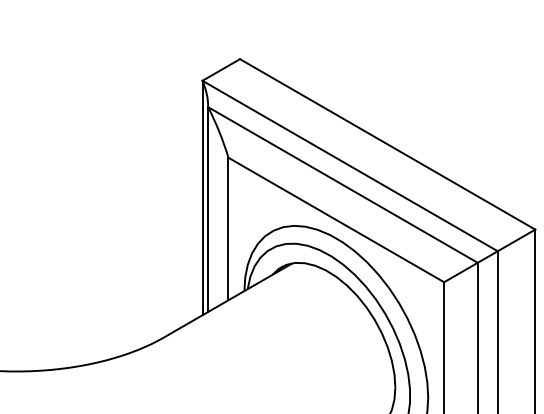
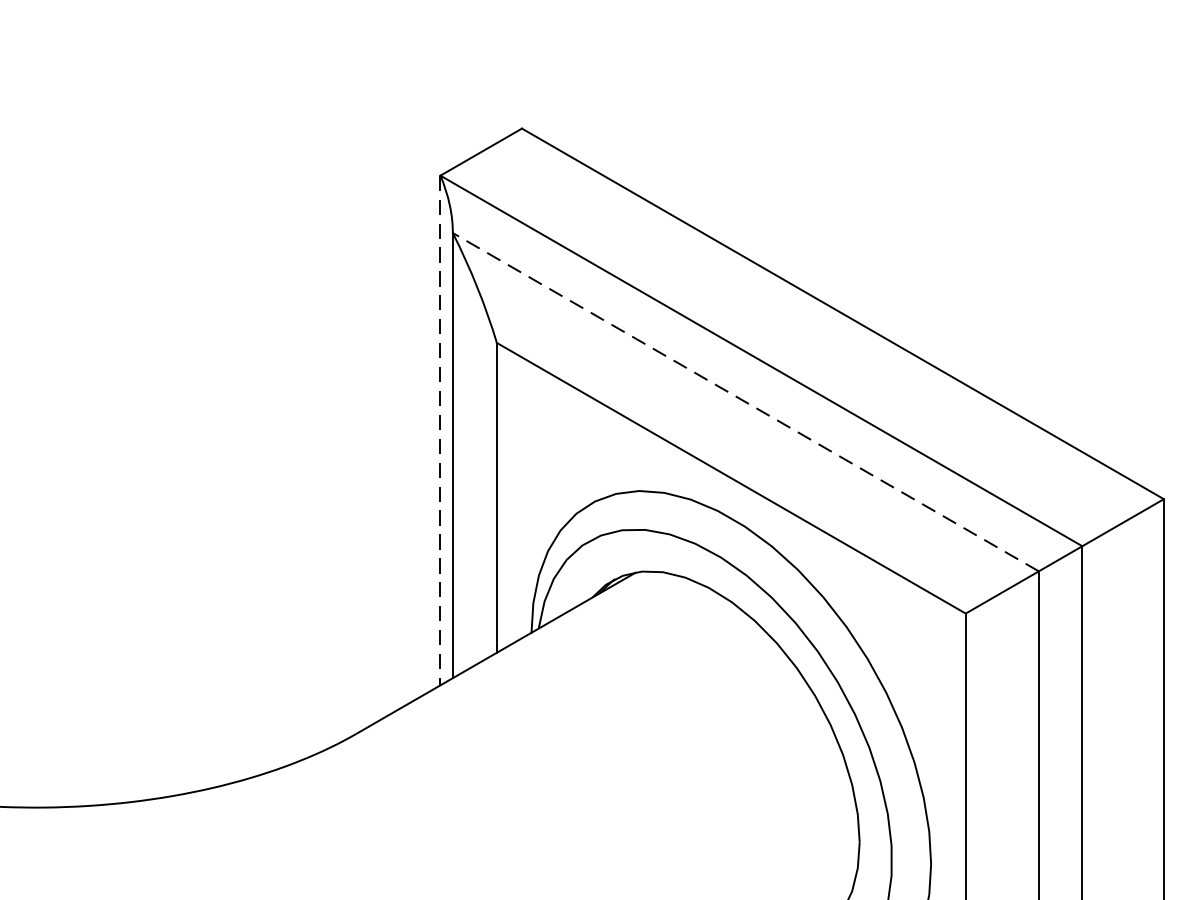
line: (342, 185) -> (744, 403), solid -> dashed
line: (202, 198) -> (440, 431), solid -> dashed

